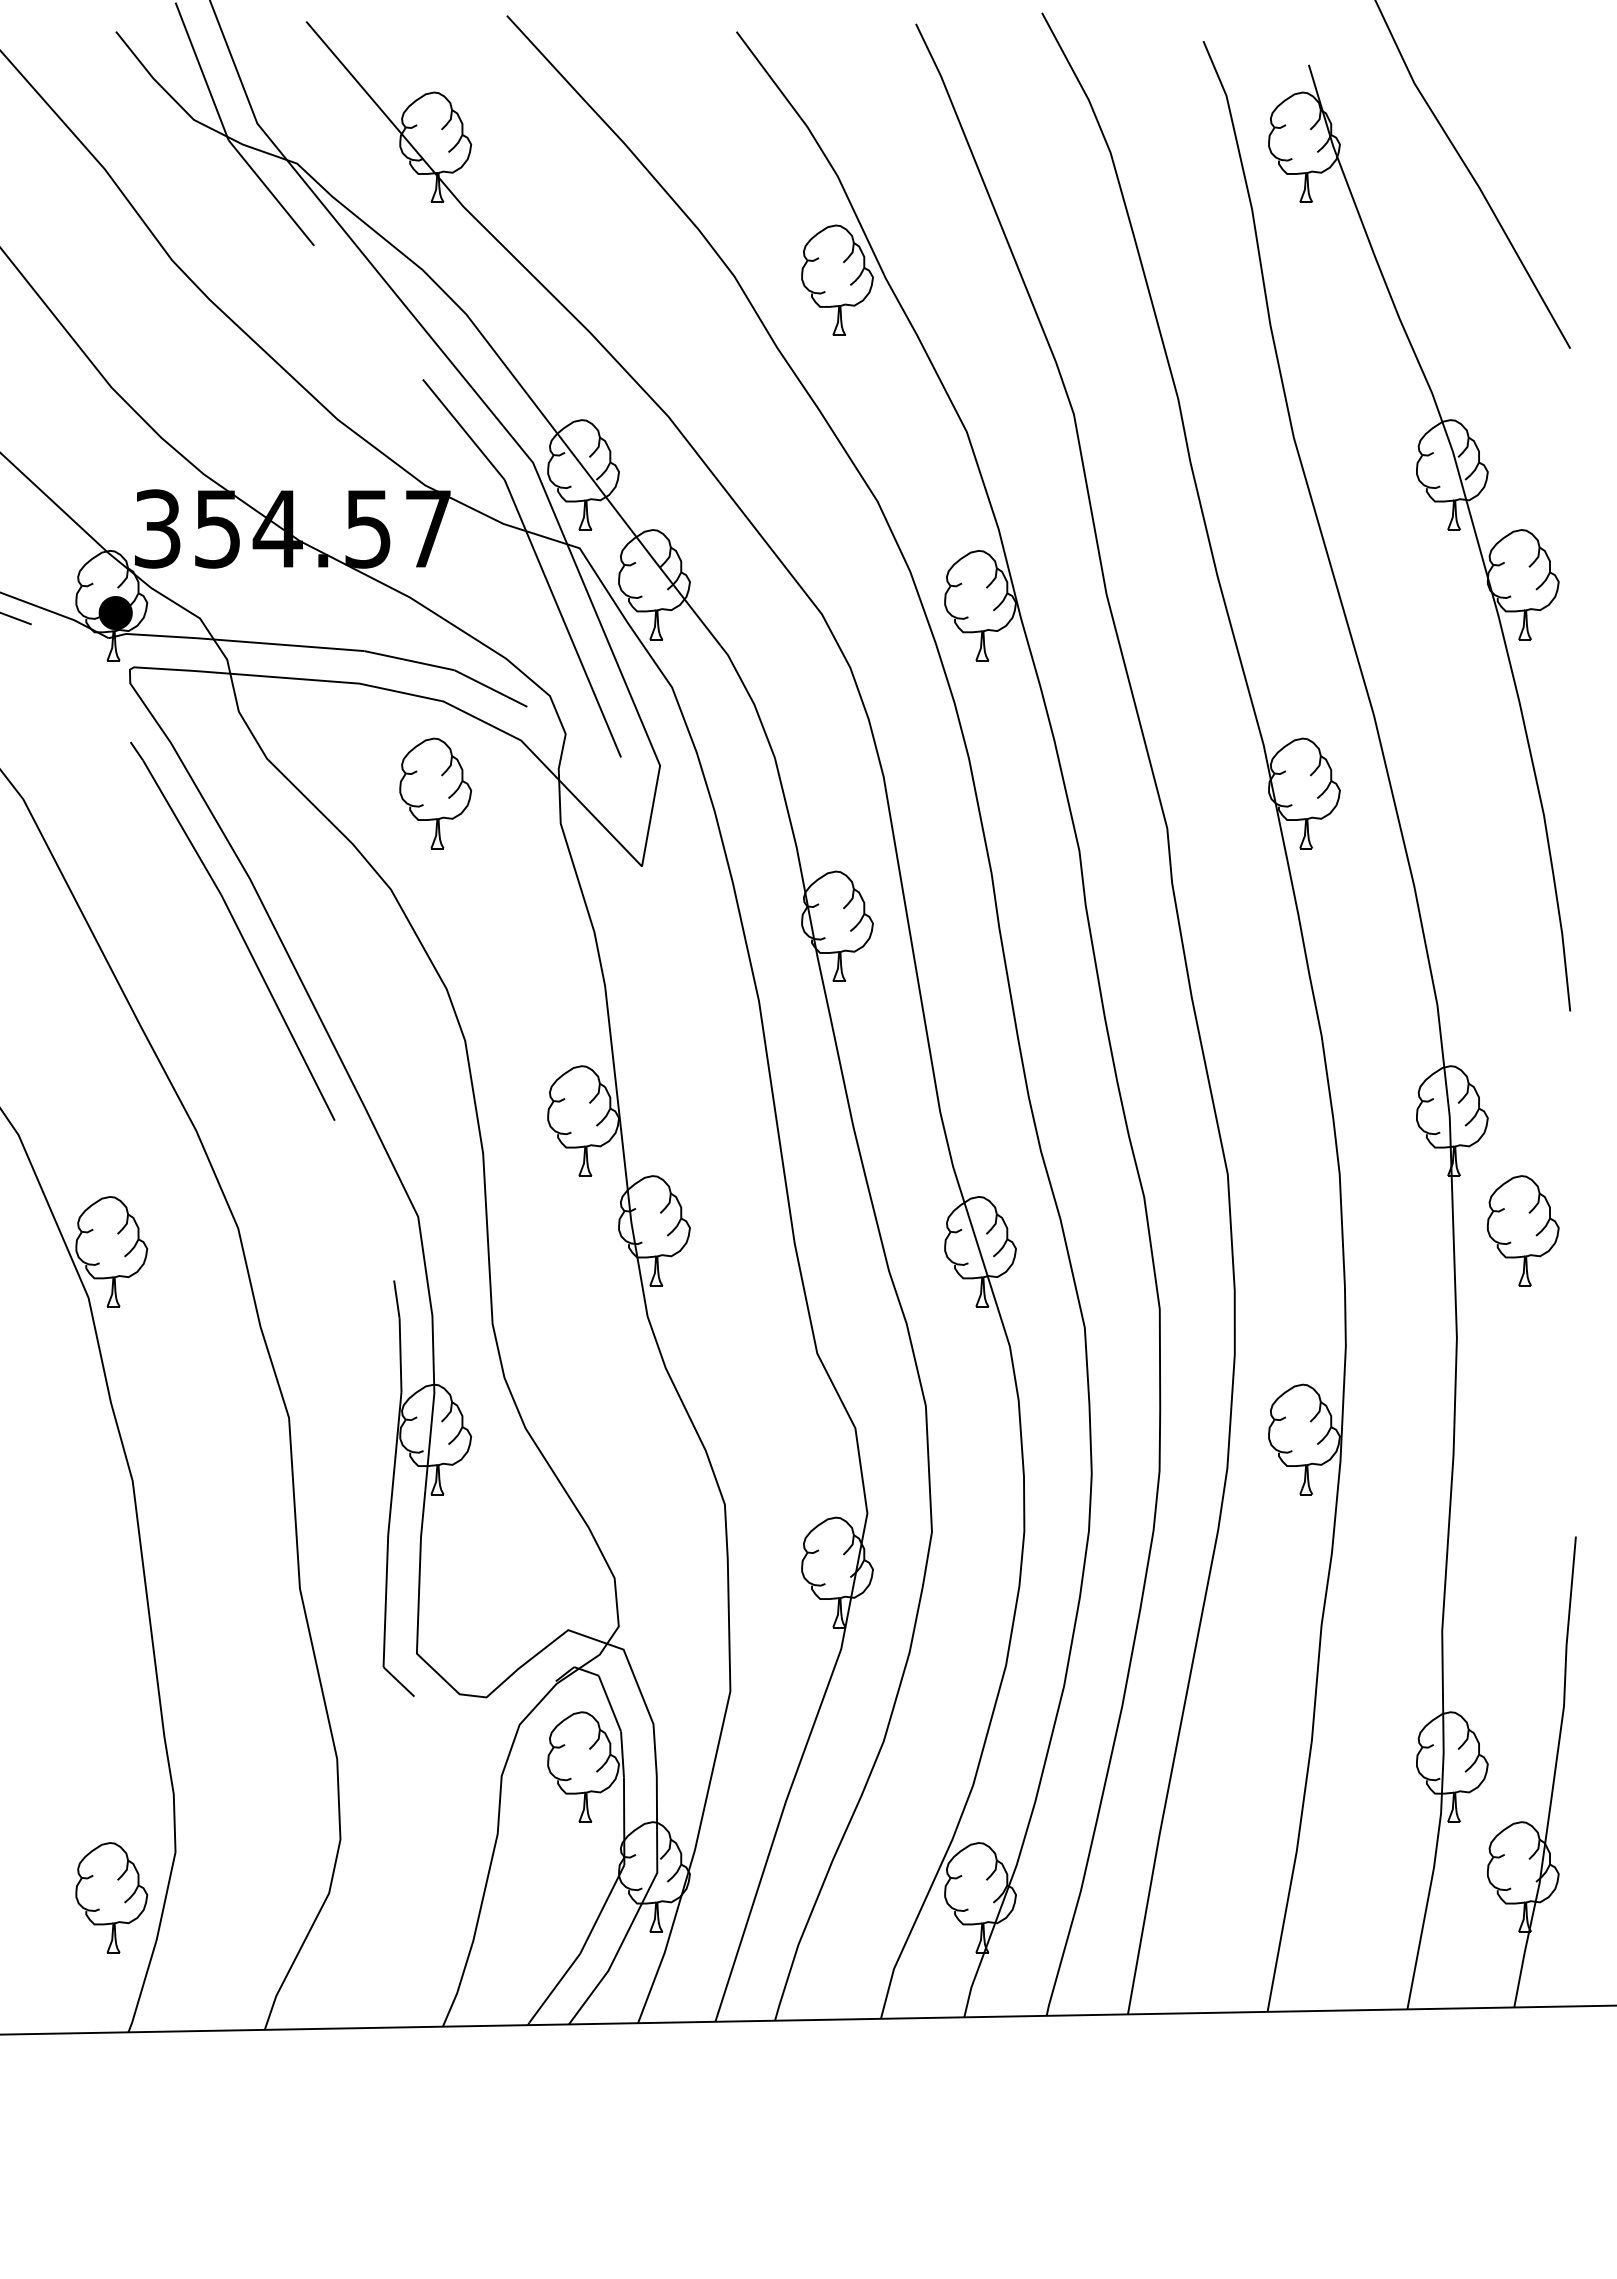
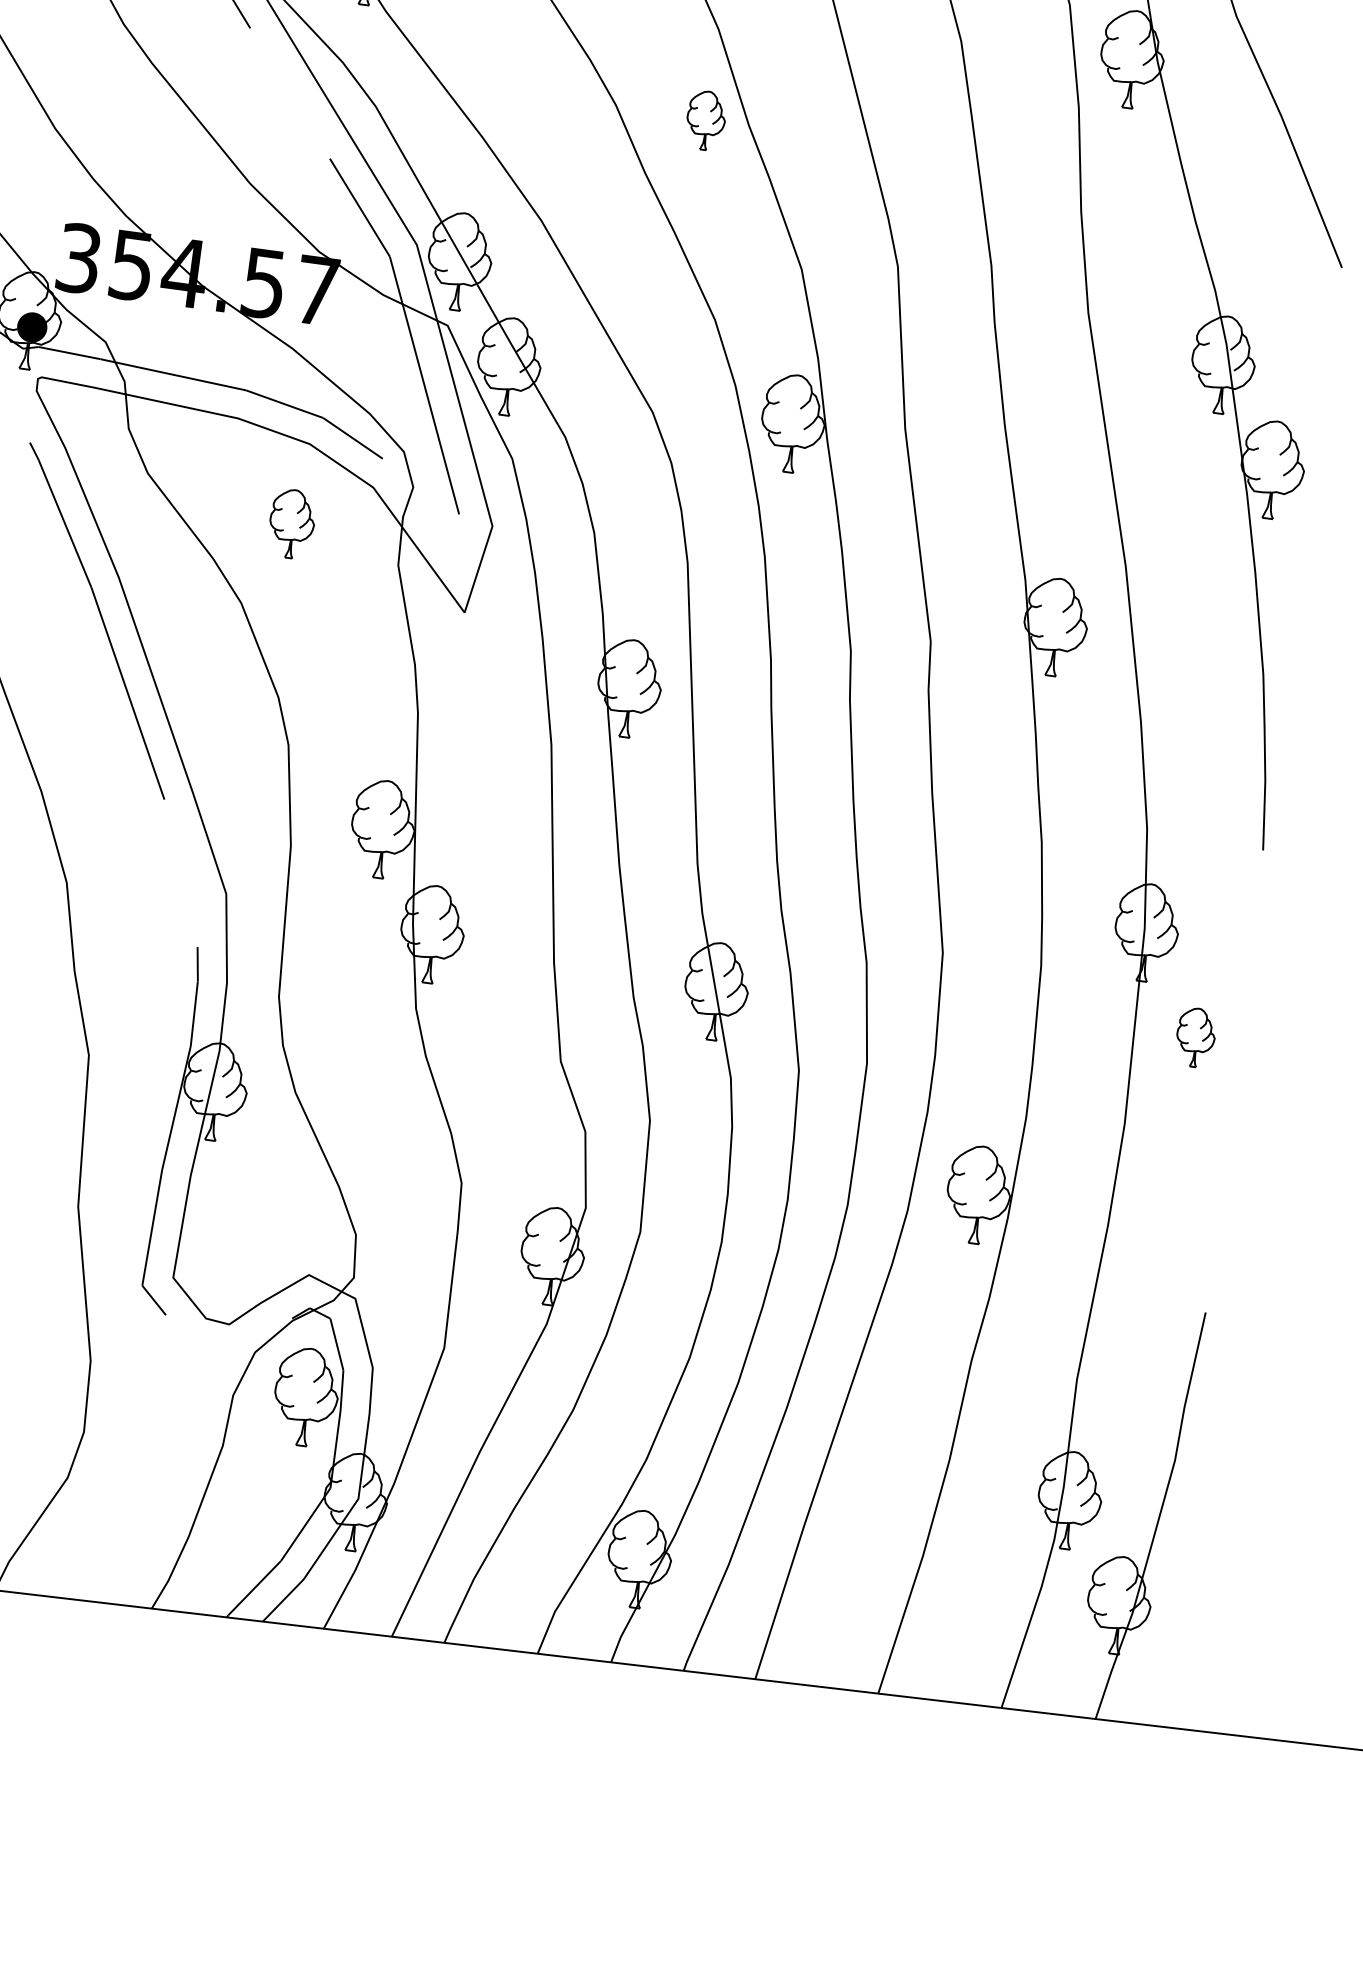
part: (837, 279) -> (706, 120), size x0.6
part: (435, 793) -> (291, 524), size x0.7
part: (1523, 1230) -> (1196, 1037), size x0.6

